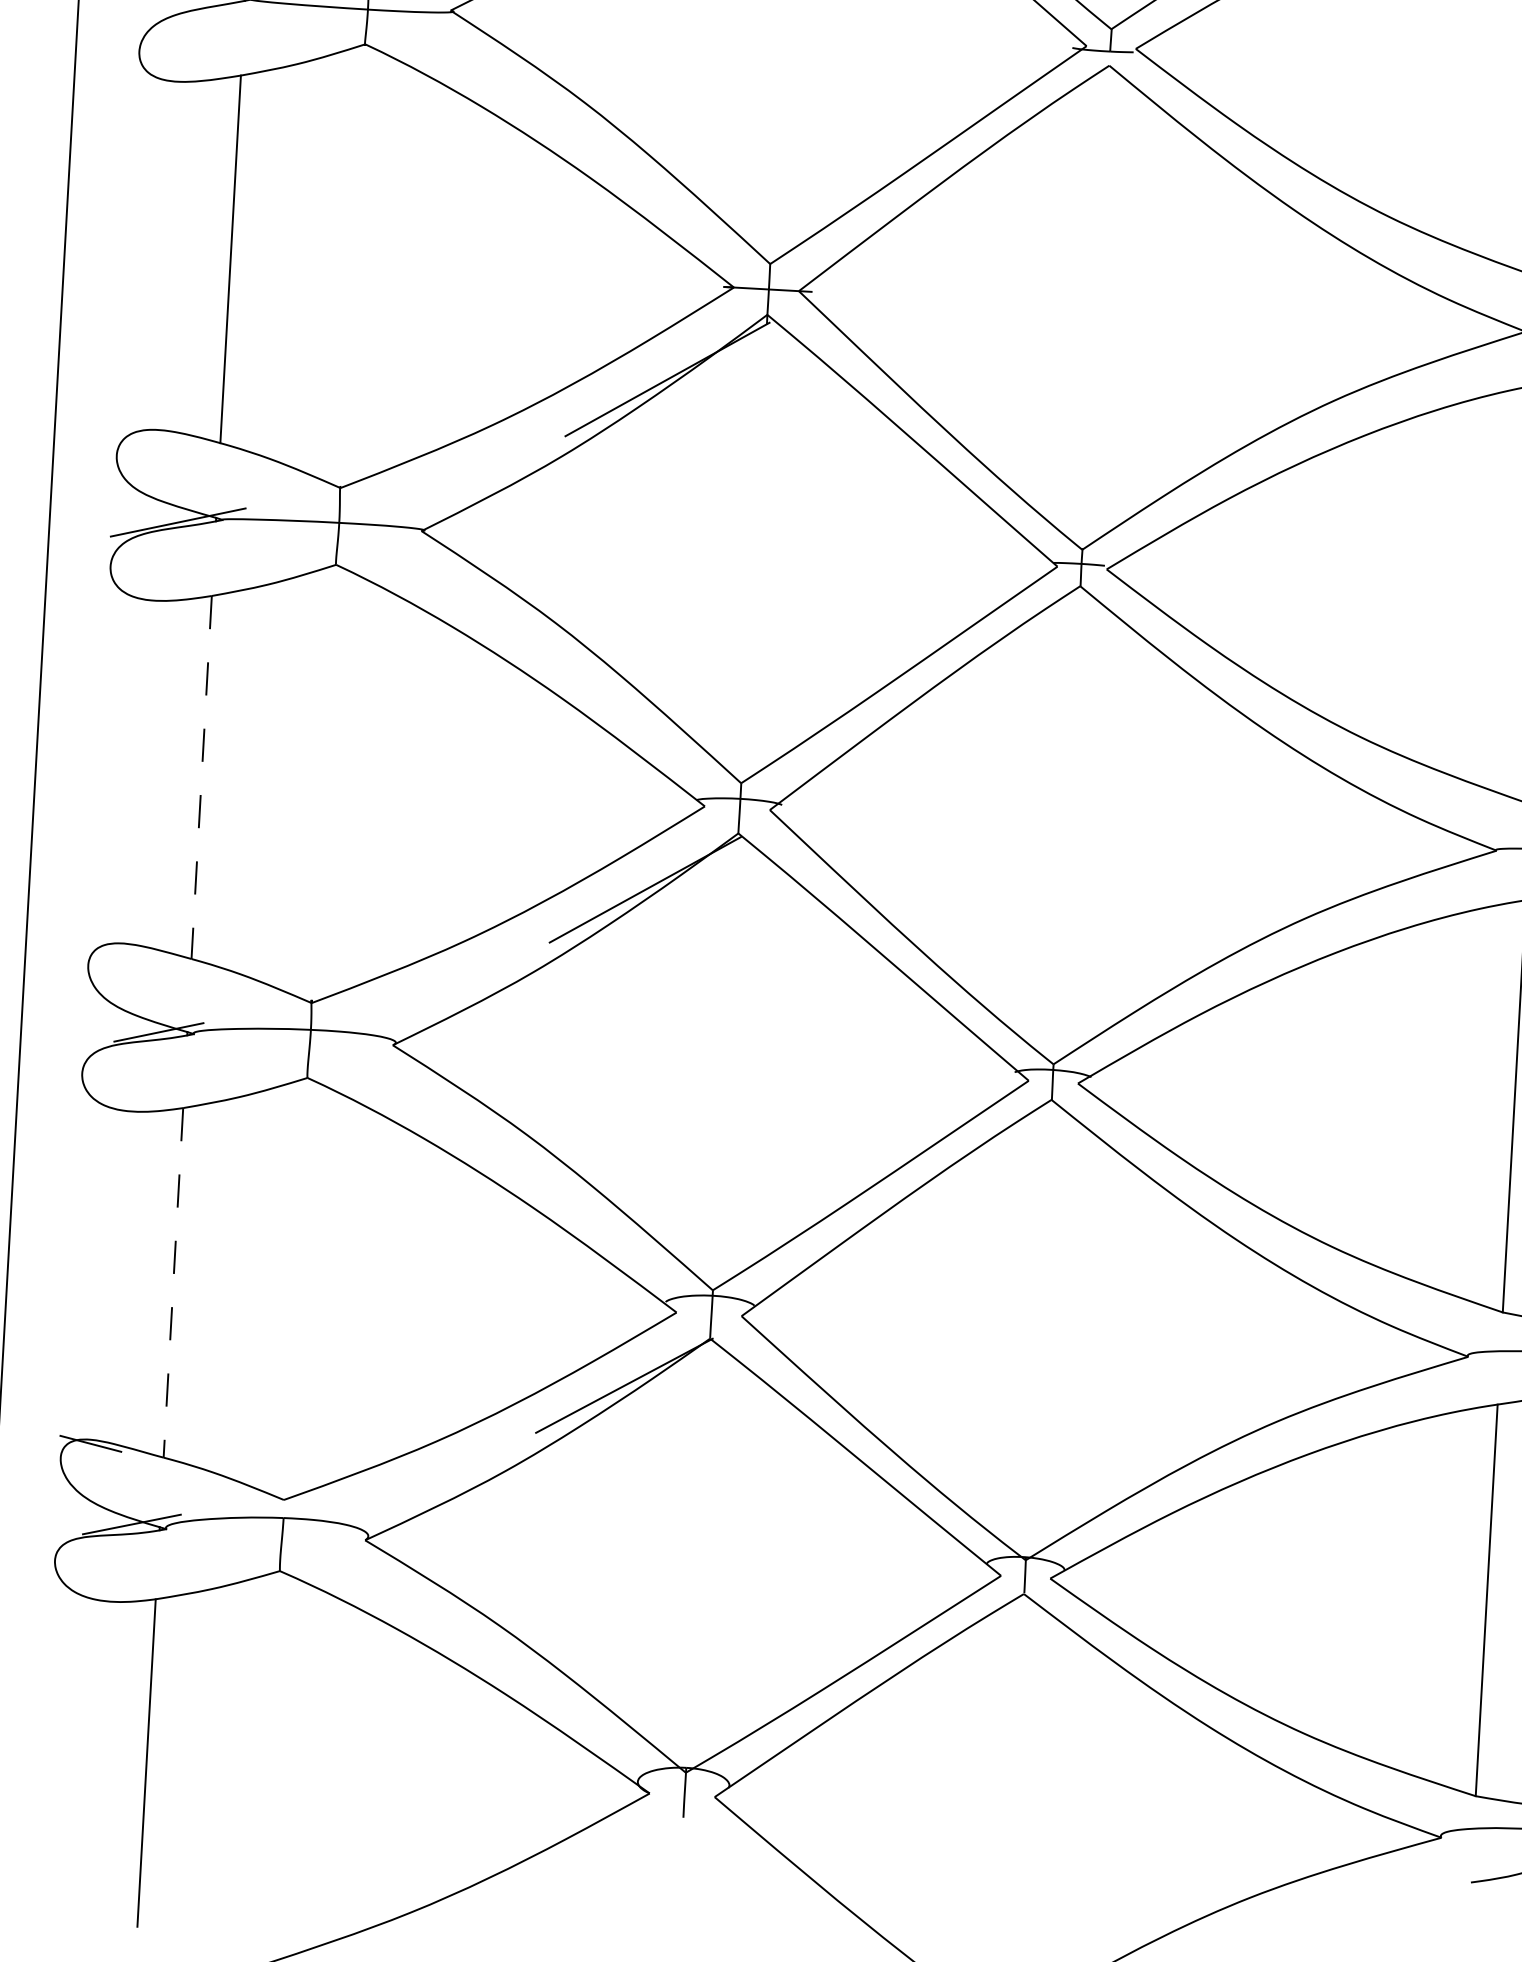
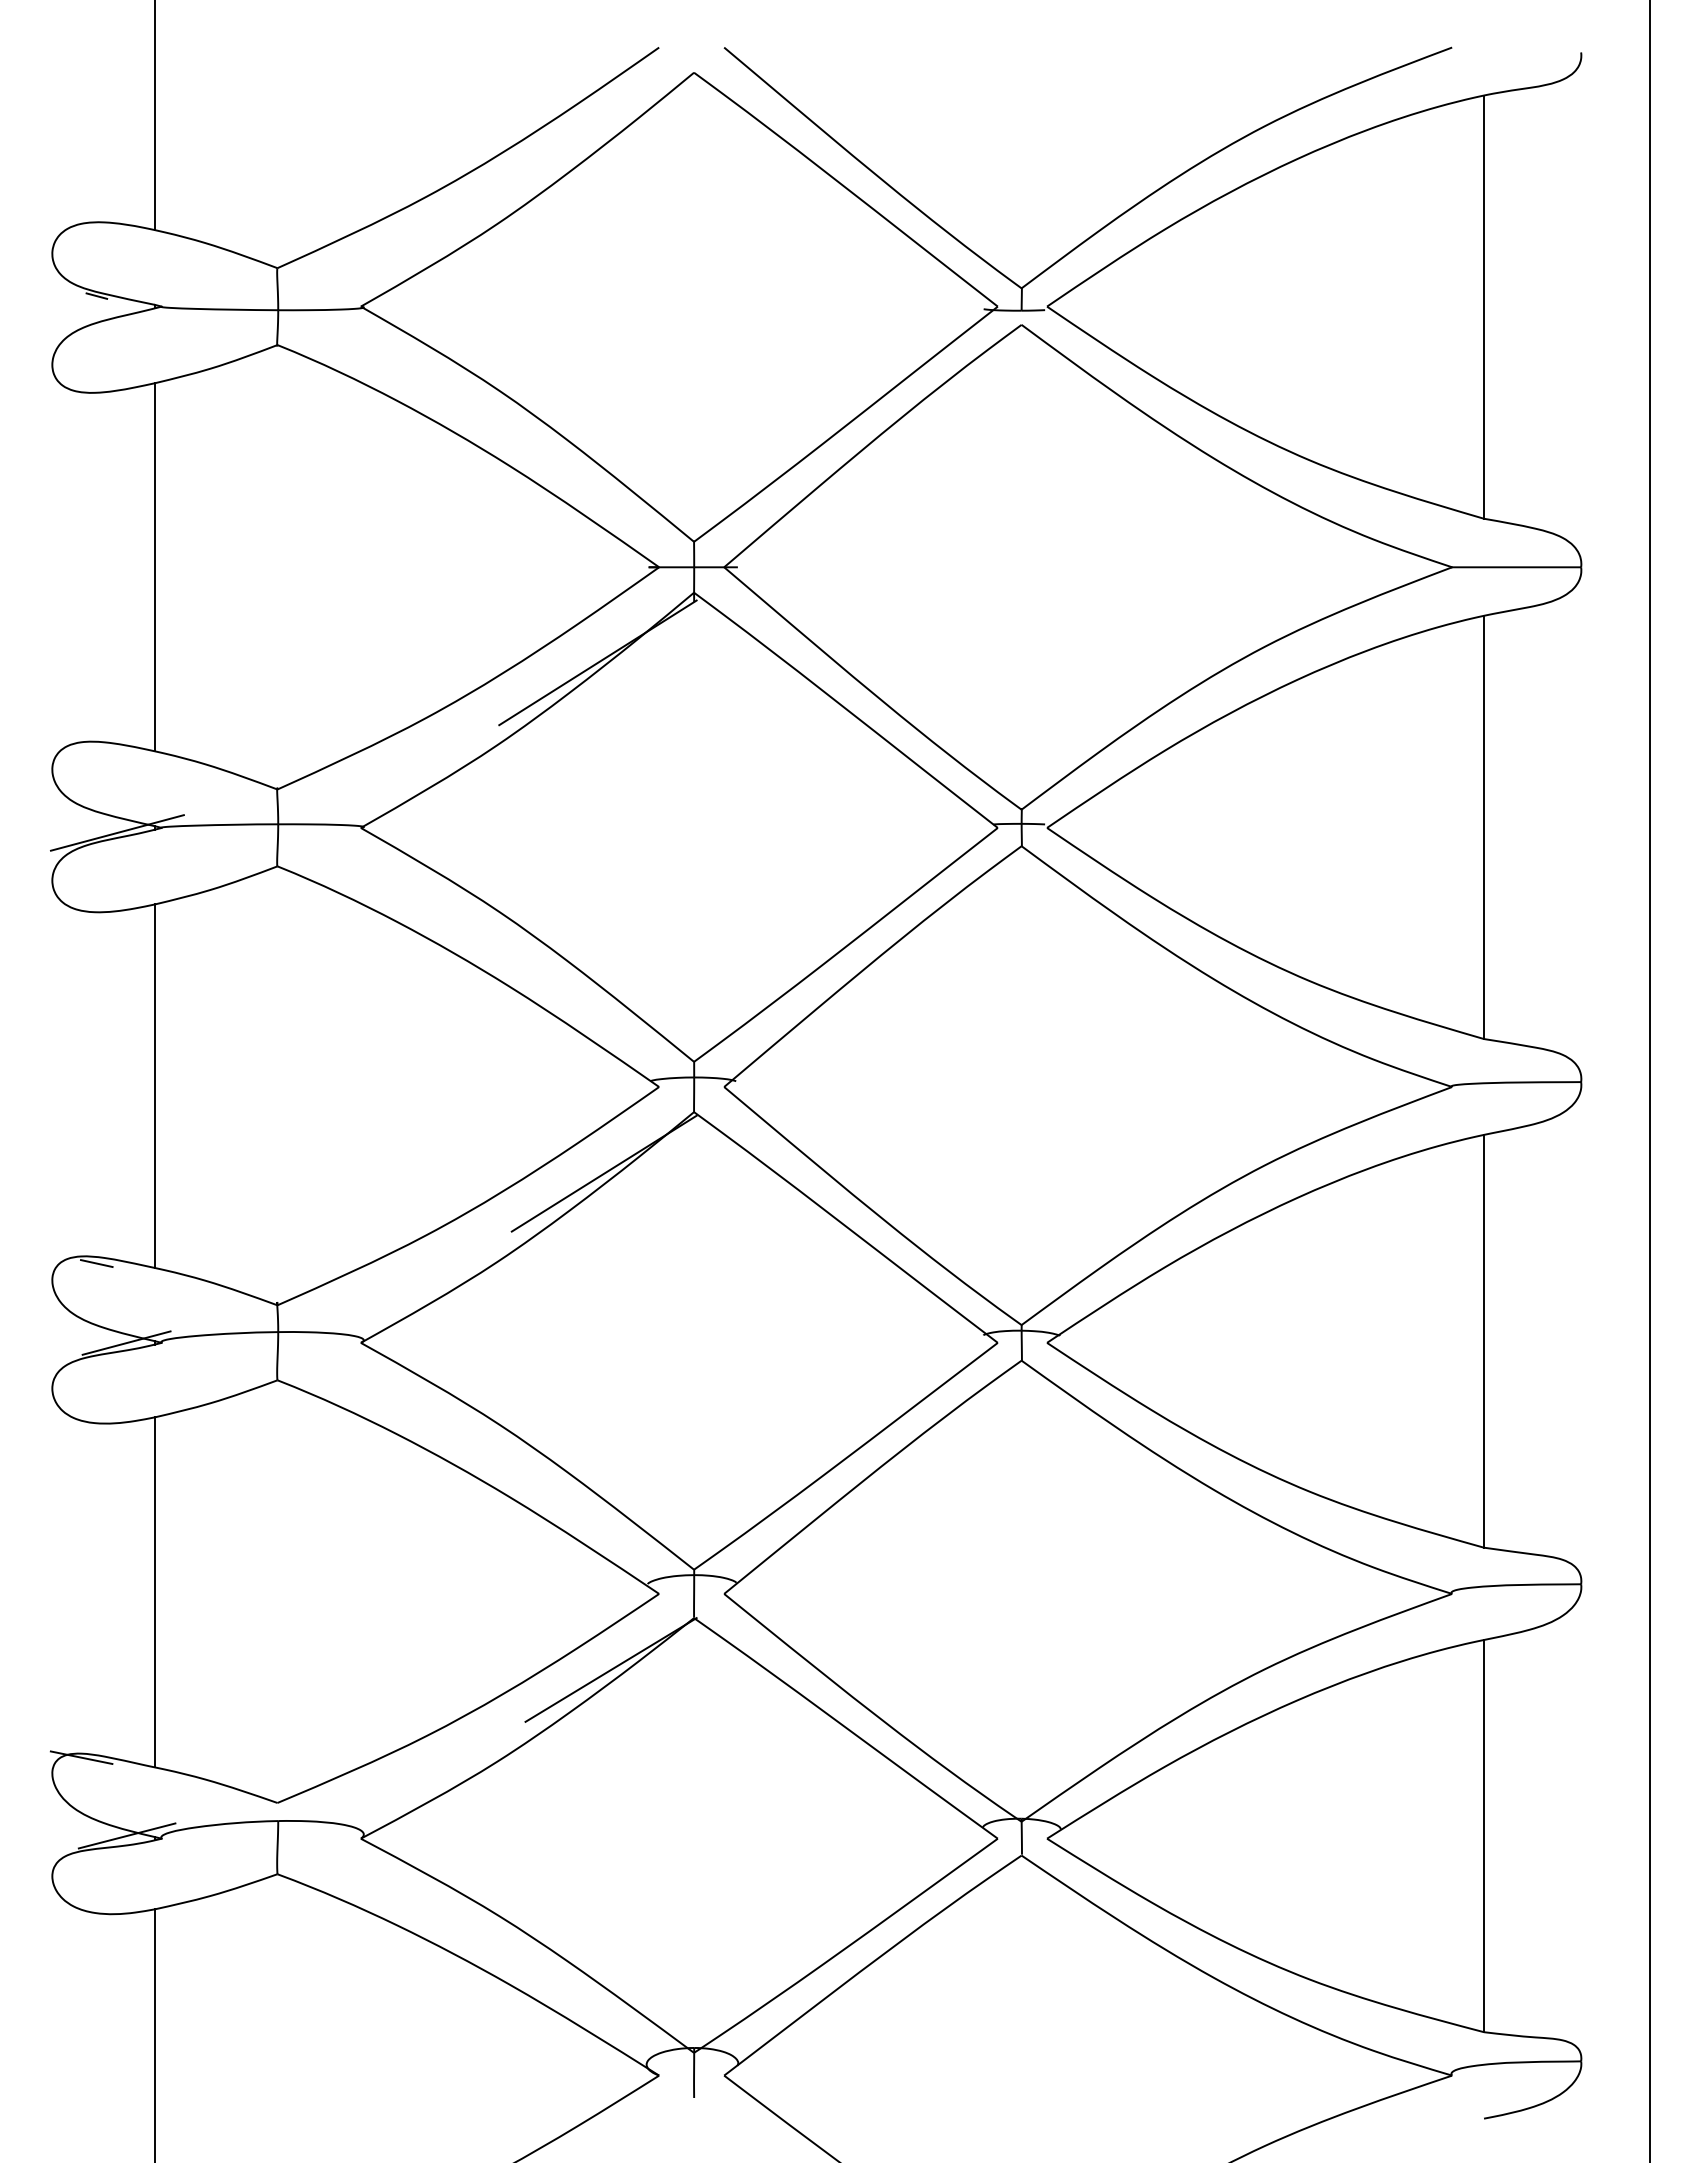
line: (202, 777) -> (155, 1086), dashed -> solid
line: (133, 951) -> (96, 1263), added
line: (173, 1283) -> (155, 1592), dashed -> solid

